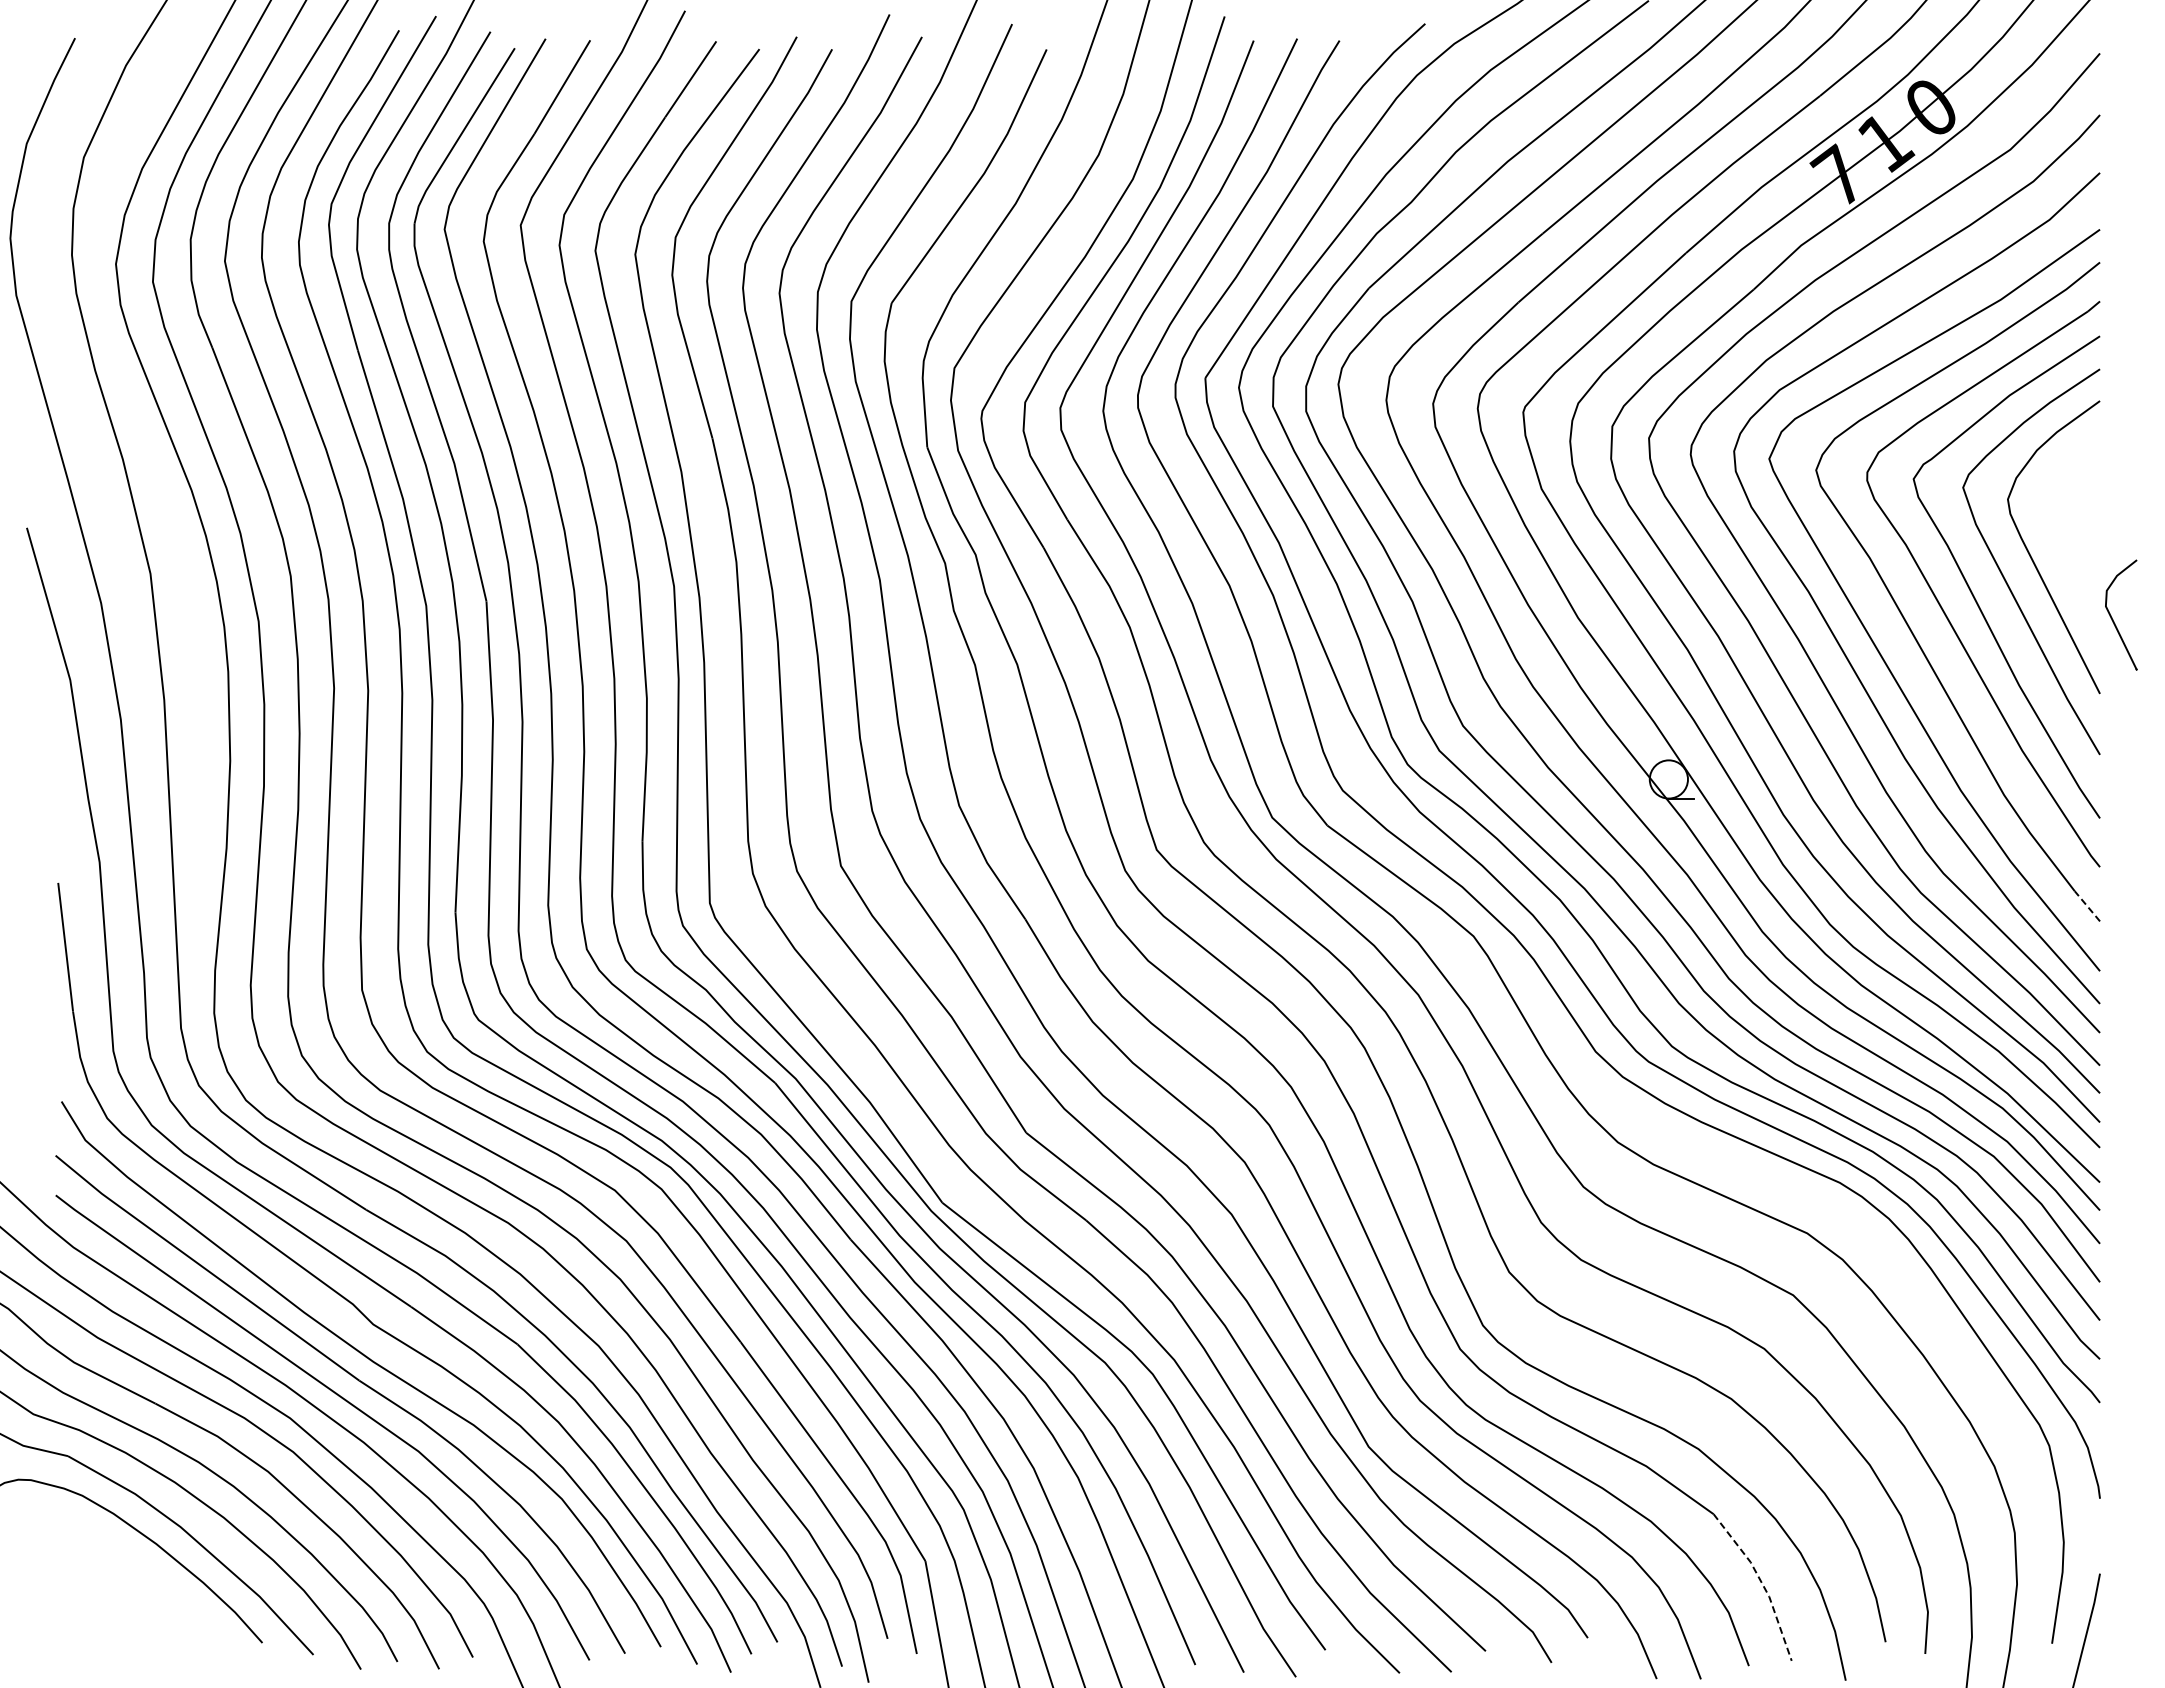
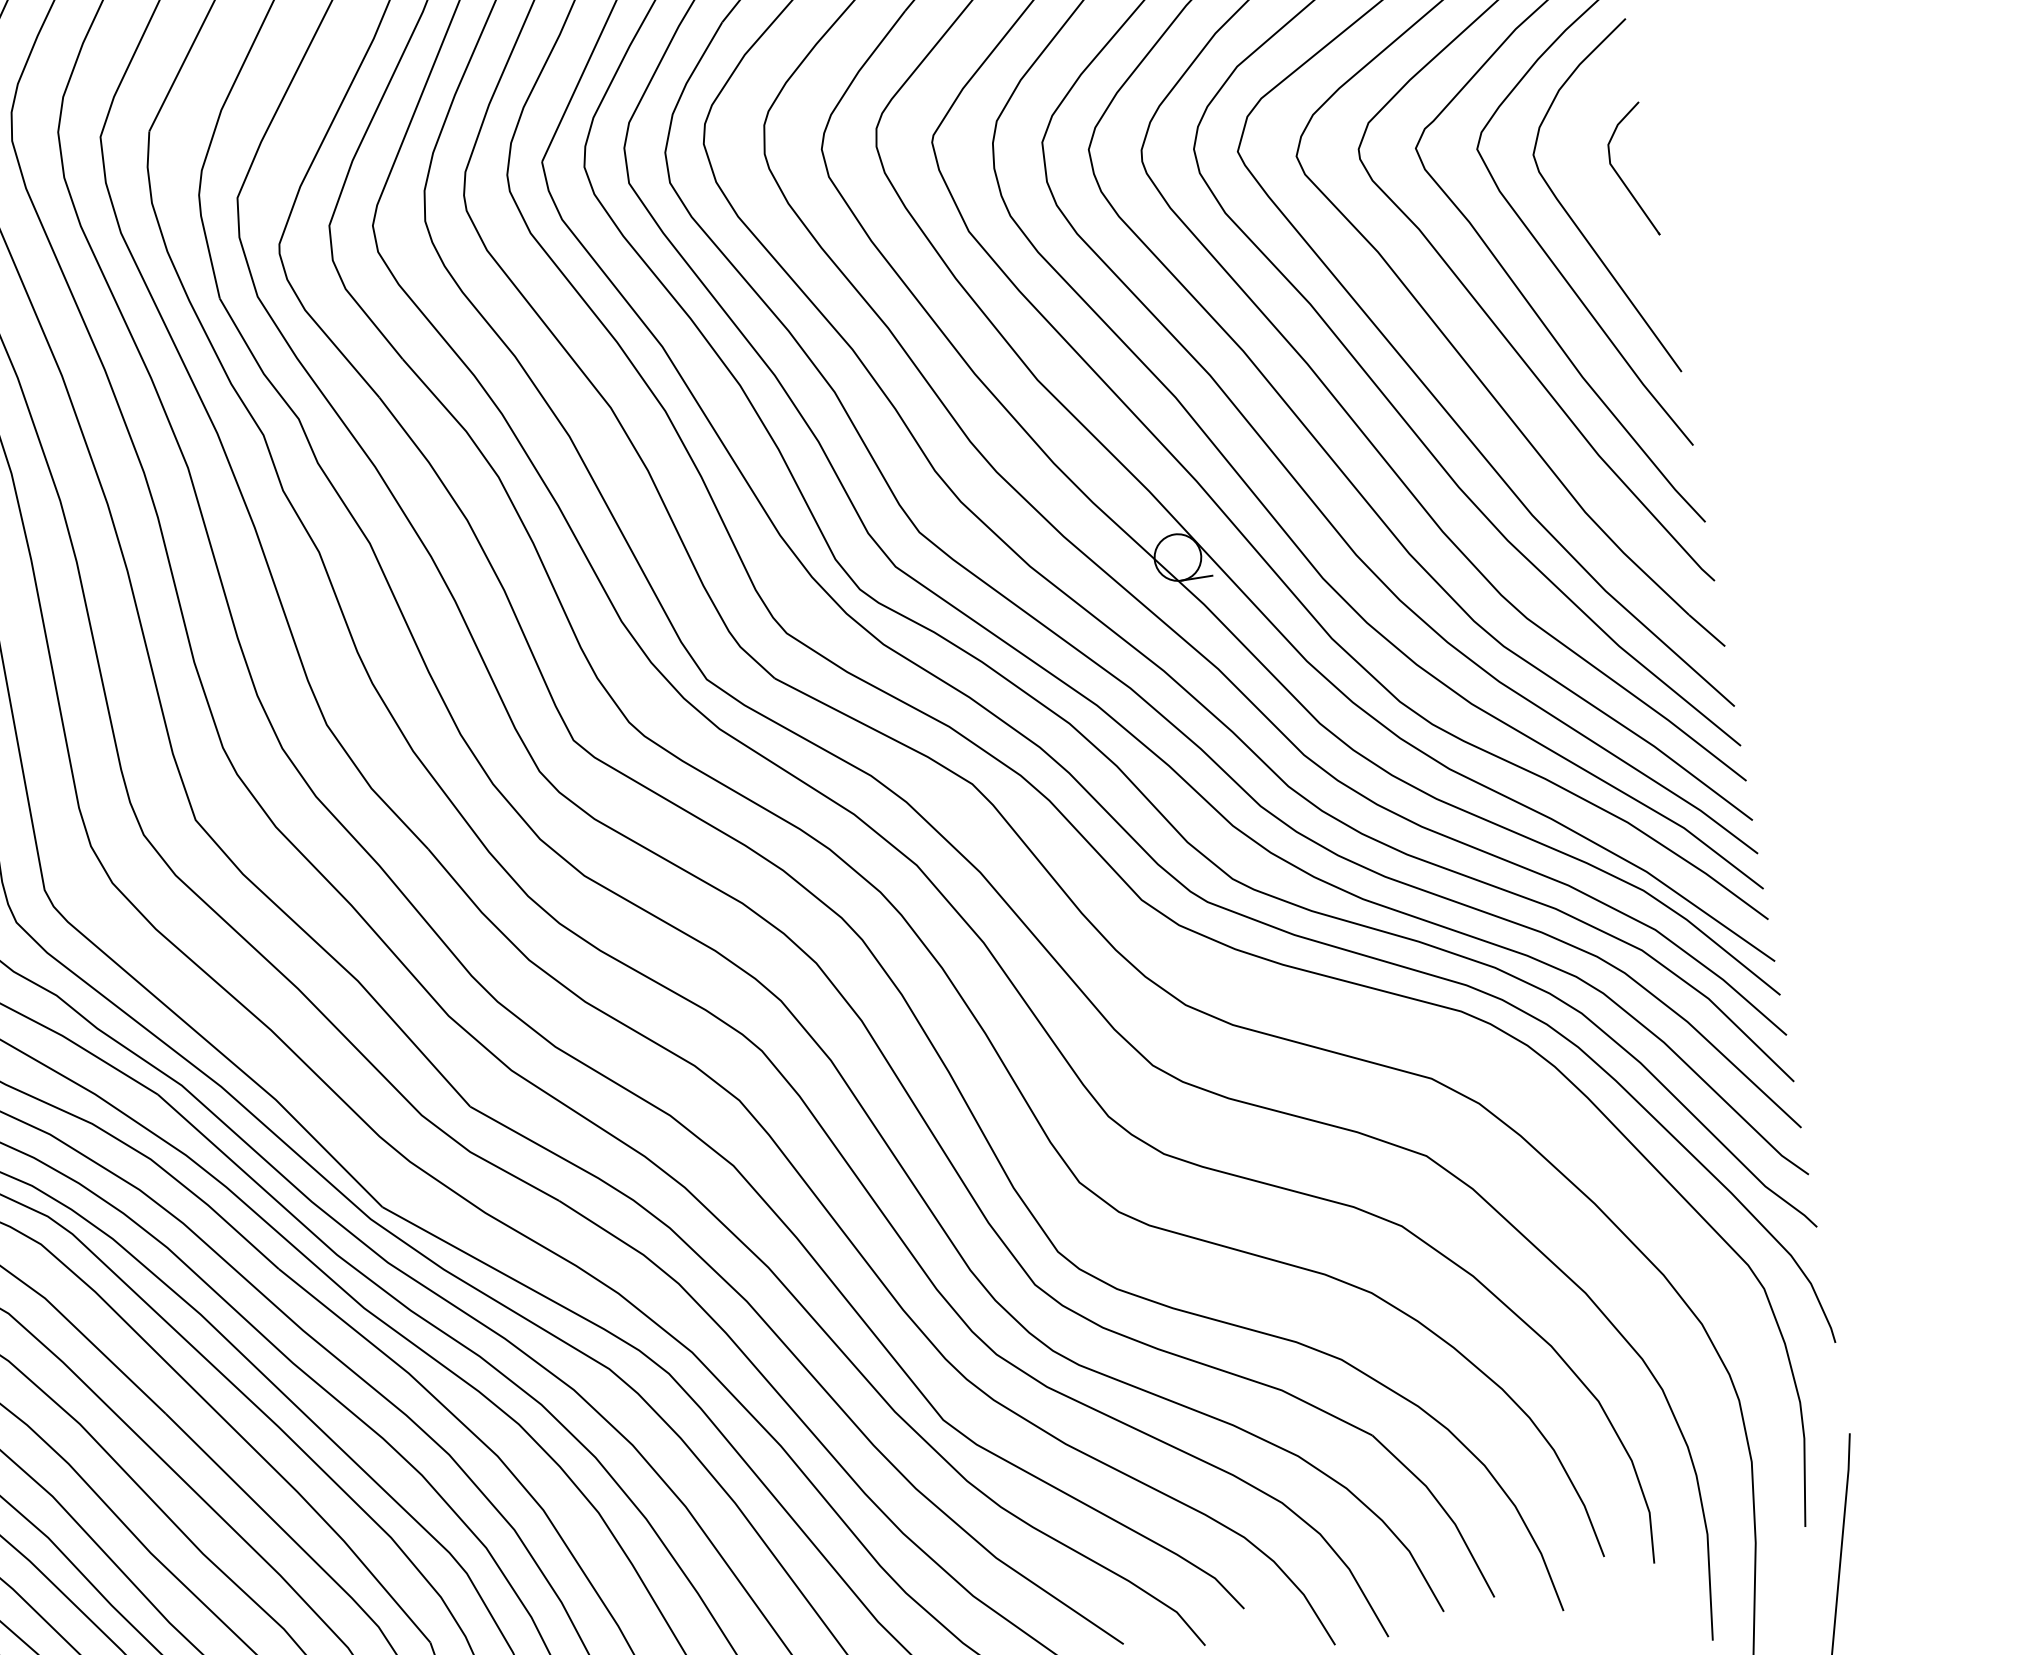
part: (2113, 619) -> (1621, 178), moved
line: (2087, 906) -> (1707, 630), dashed -> solid
line: (1761, 1582) -> (1443, 1508), dashed -> solid

